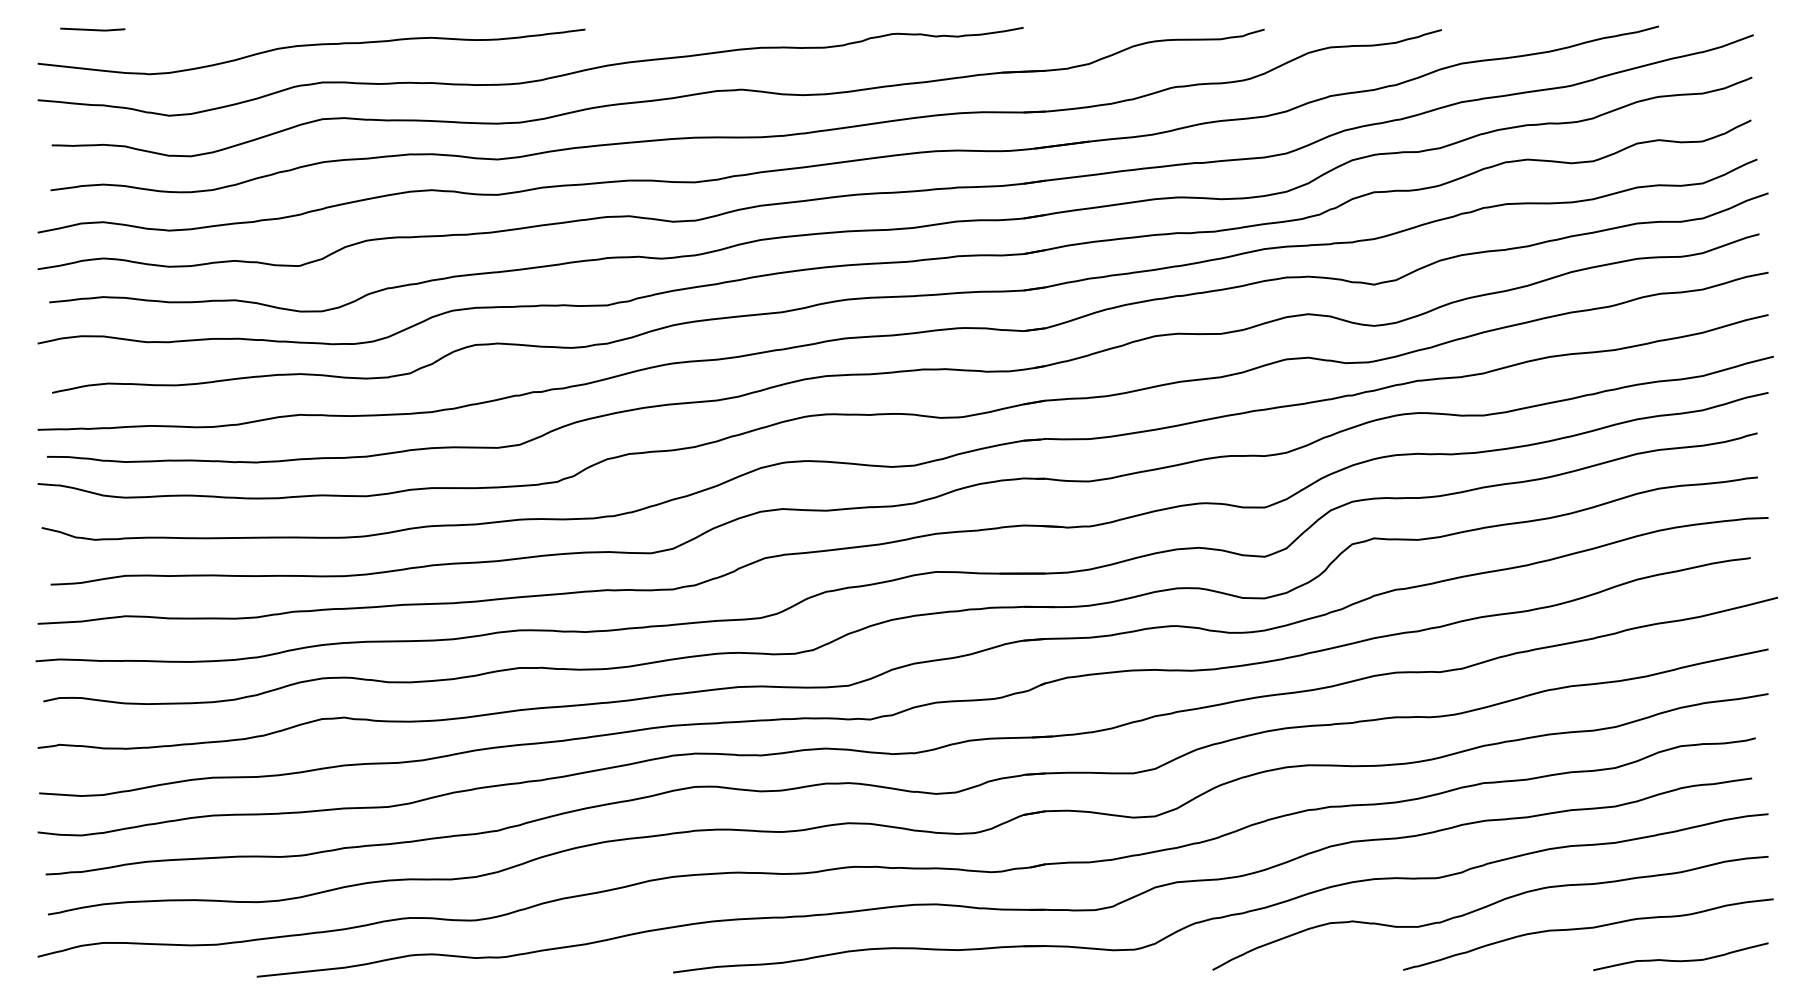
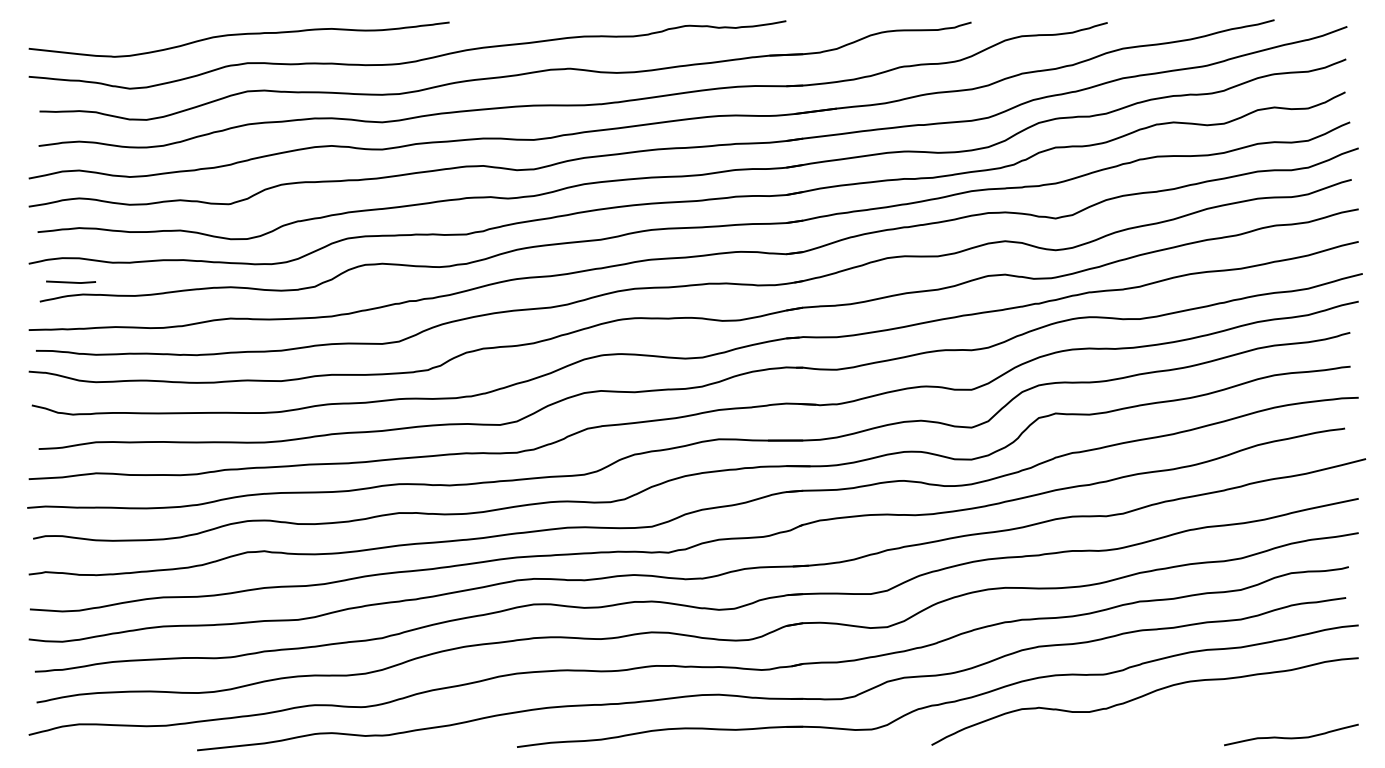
line: (92, 29) -> (70, 282), moved
curve: (1587, 929) -> (1219, 714), removed

